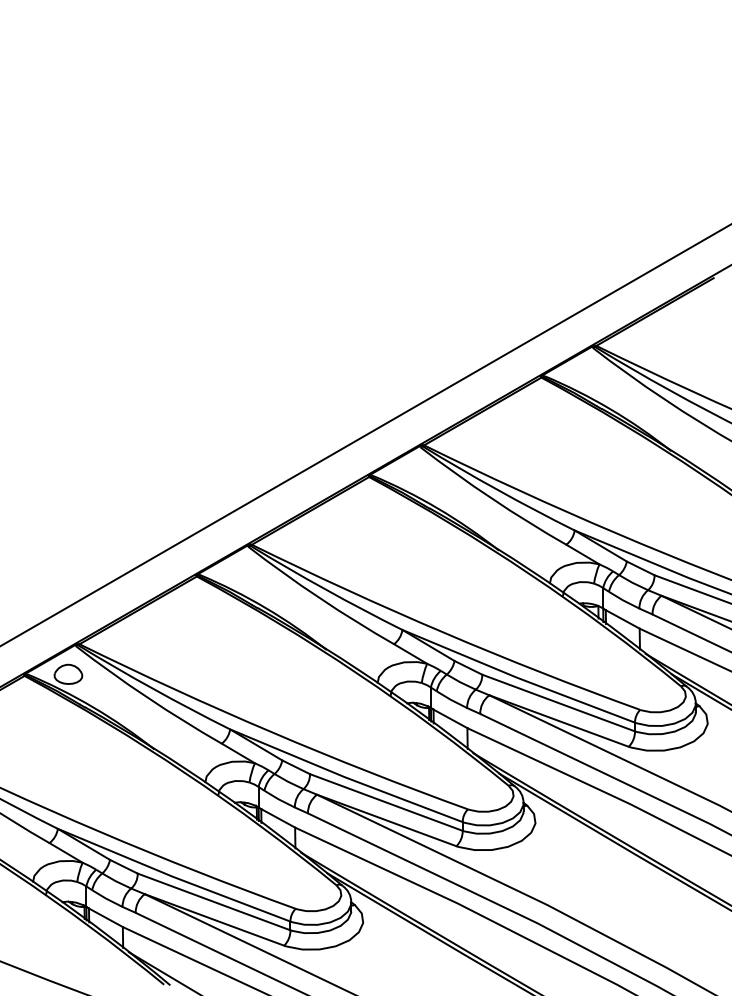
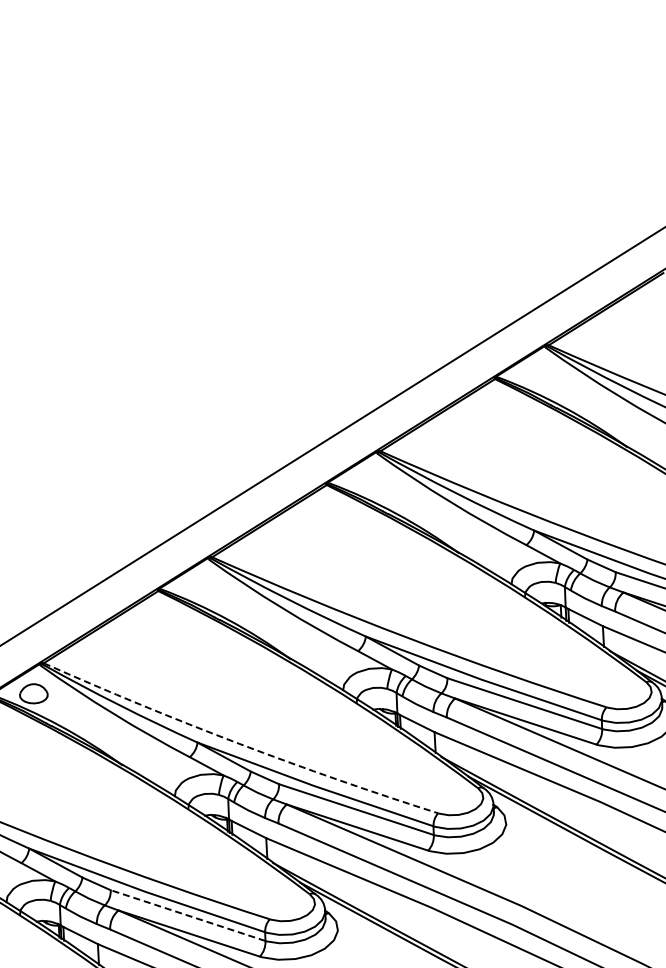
arc: (271, 732) -> (238, 744), solid -> dashed
line: (213, 901) -> (187, 915), solid -> dashed

